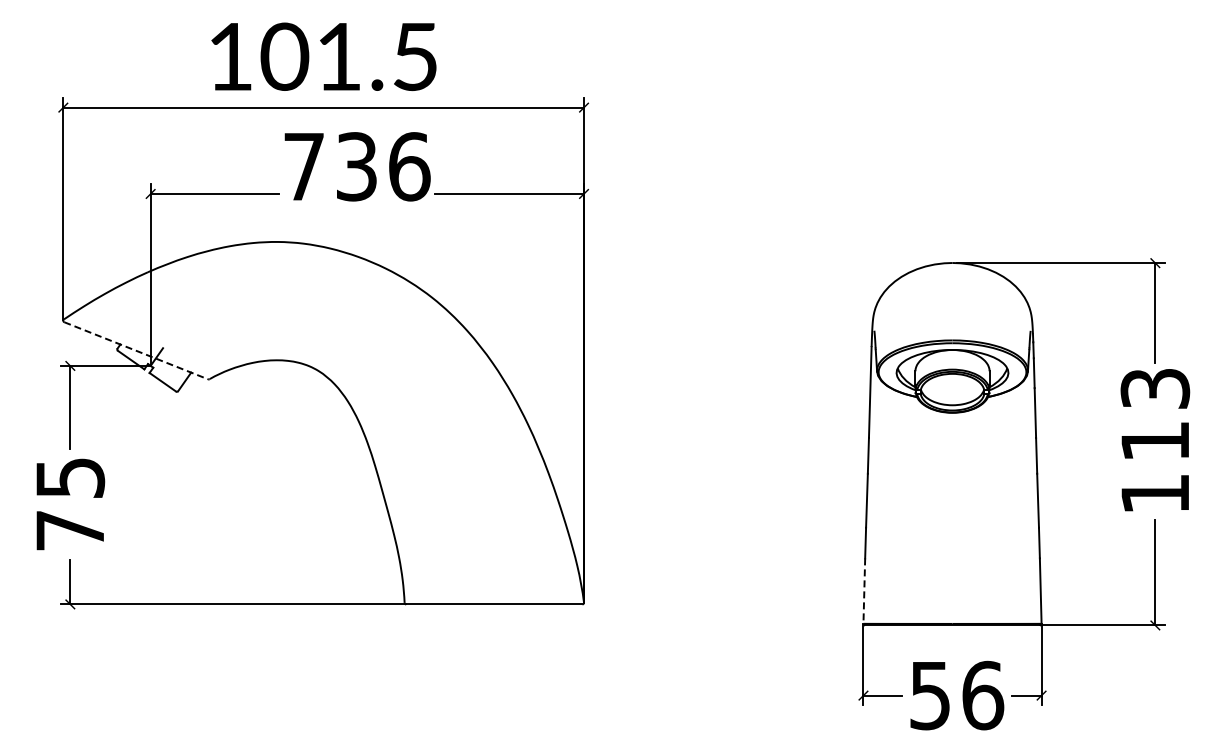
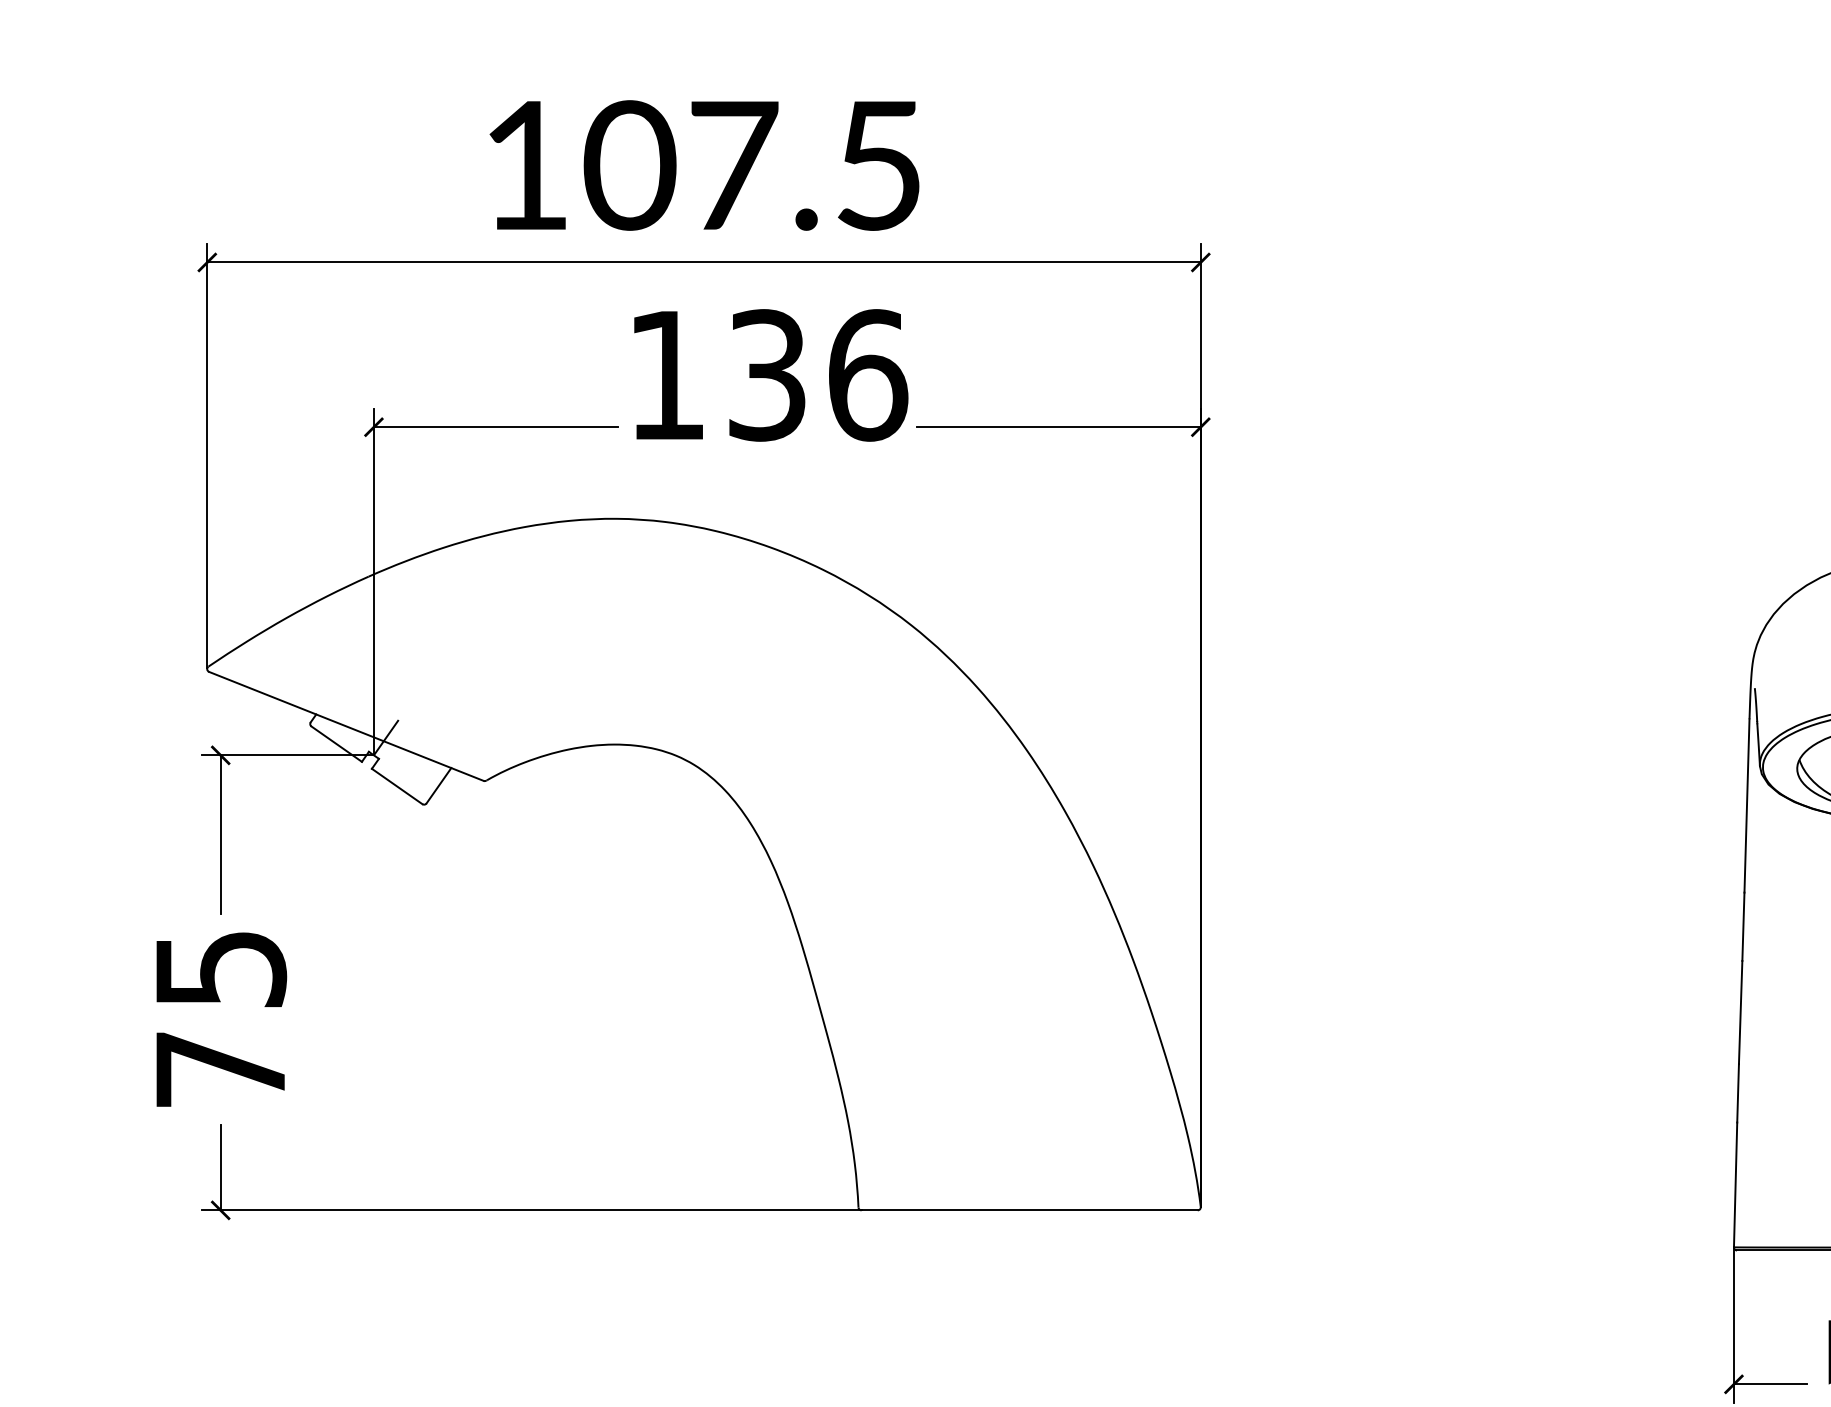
text: (339, 56) -> (734, 164), 101.5 -> 107.5
text: (303, 166) -> (665, 374), 736 -> 136
line: (136, 350) -> (346, 725), dashed -> solid
line: (864, 591) -> (1735, 1185), dashed -> solid

